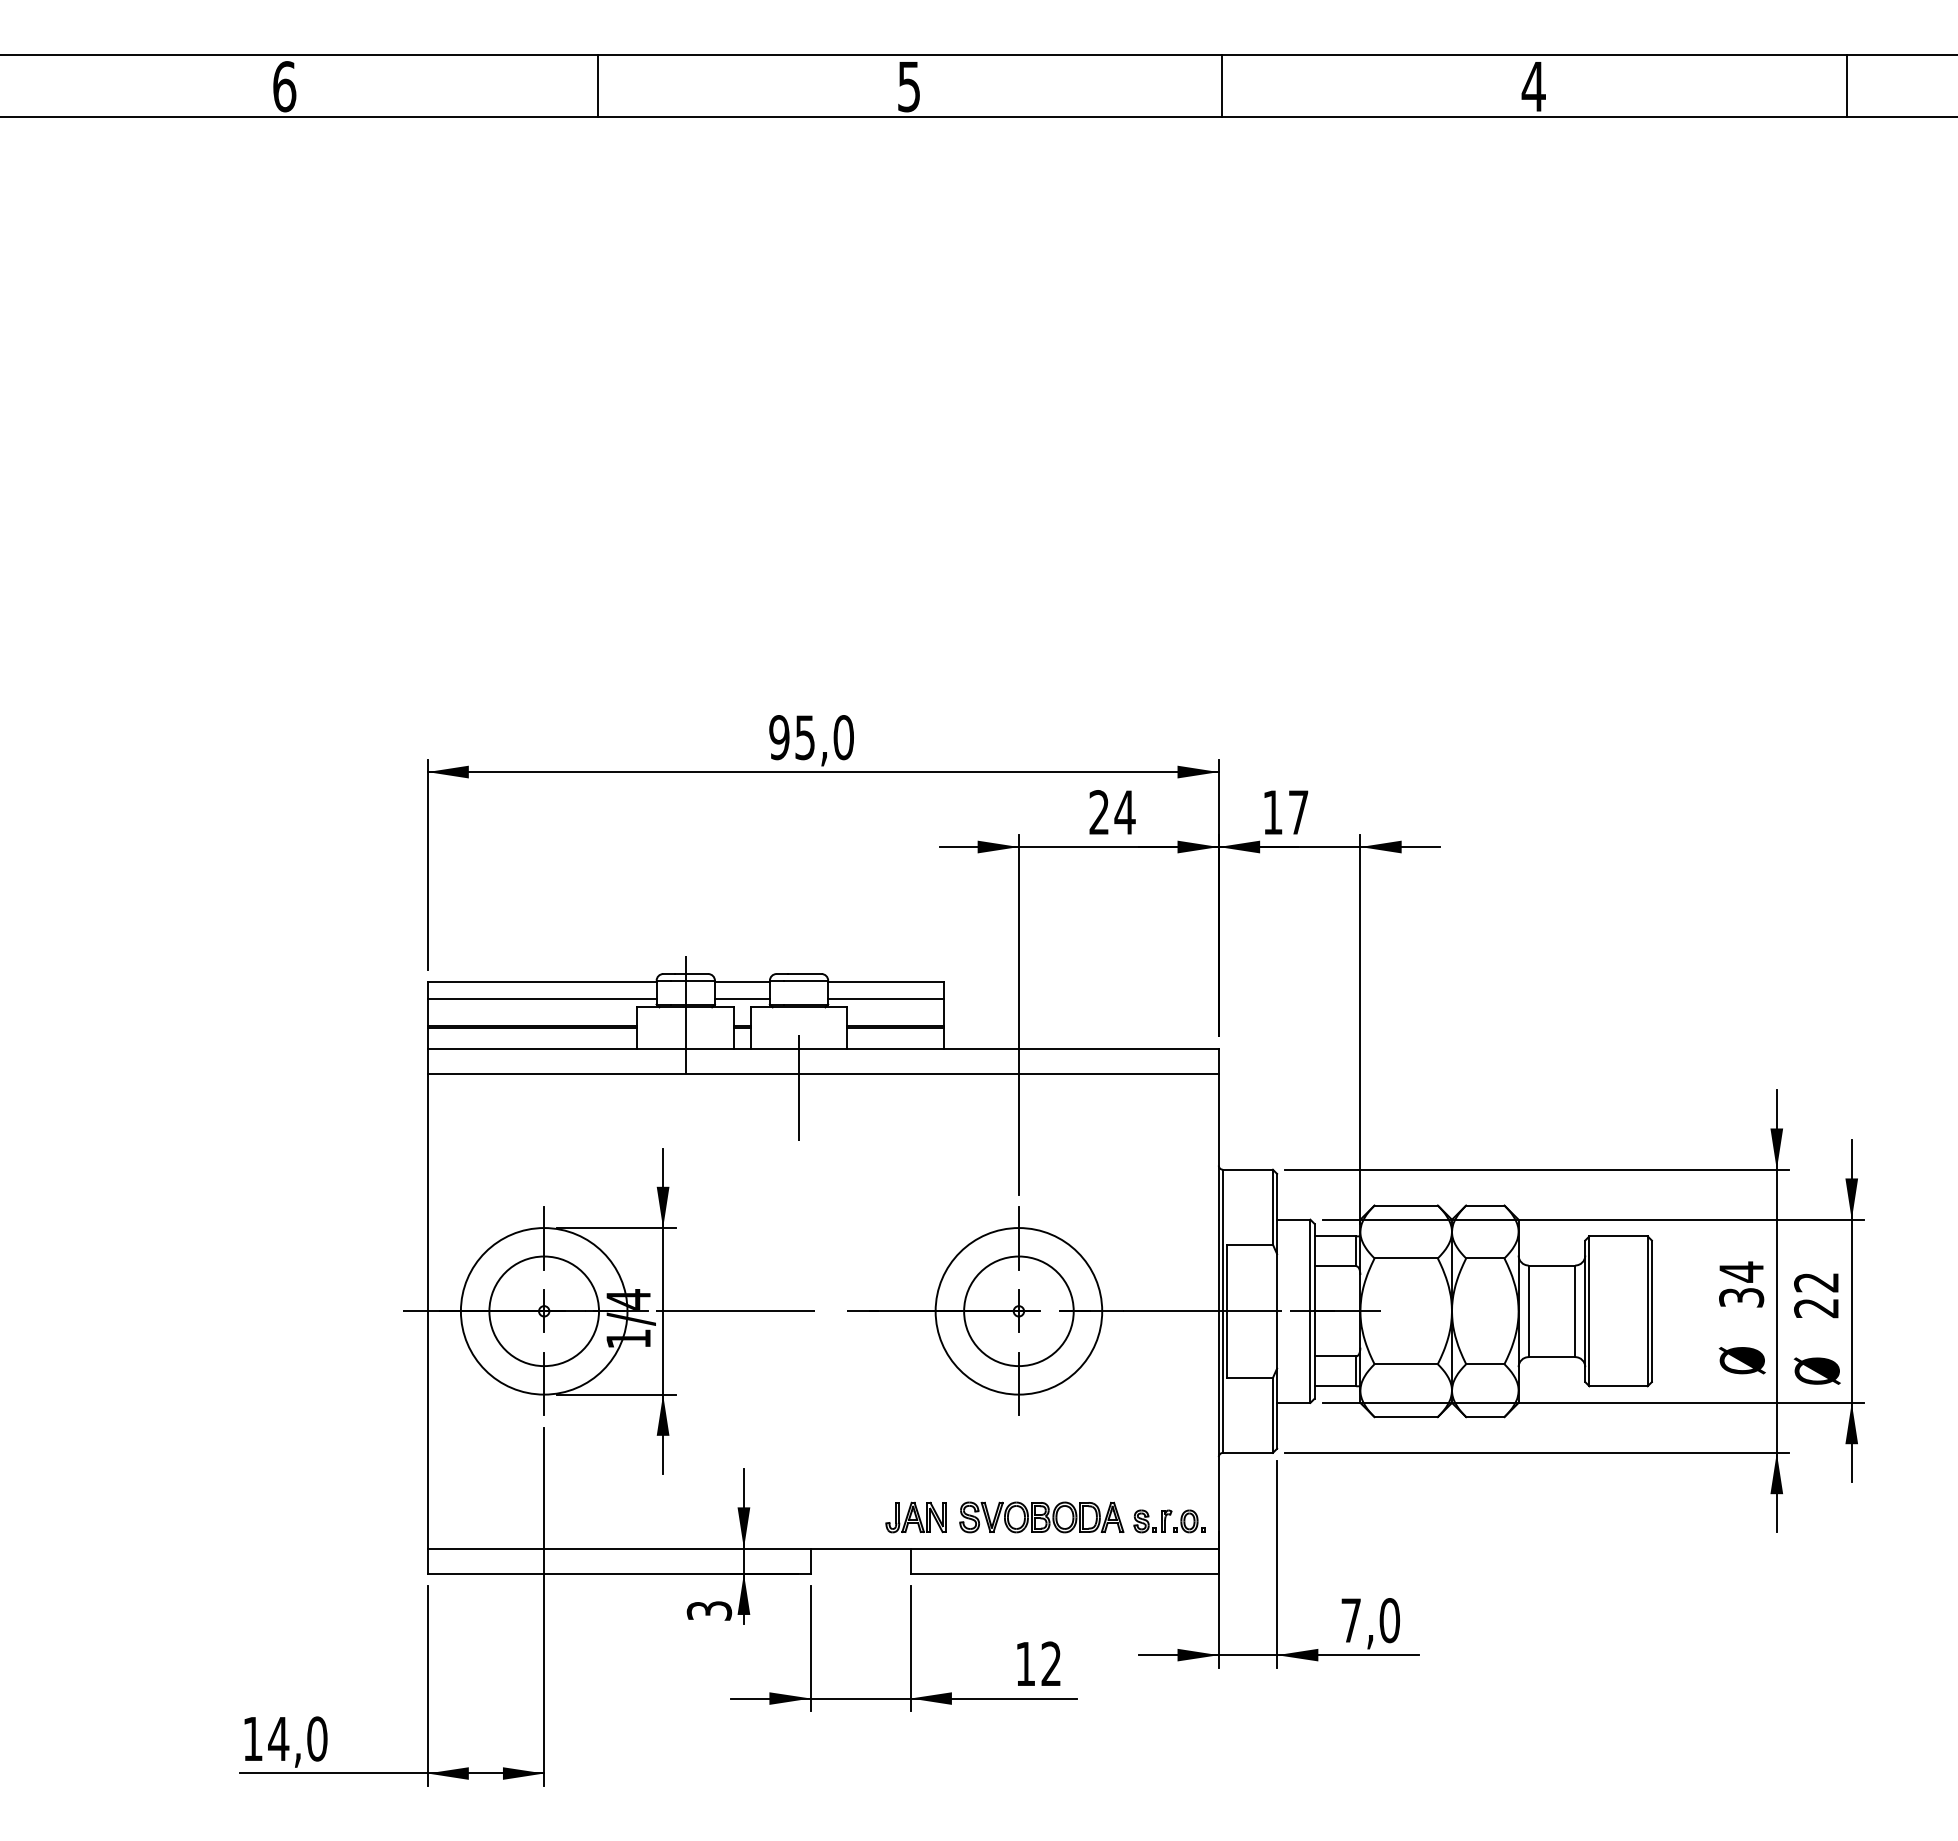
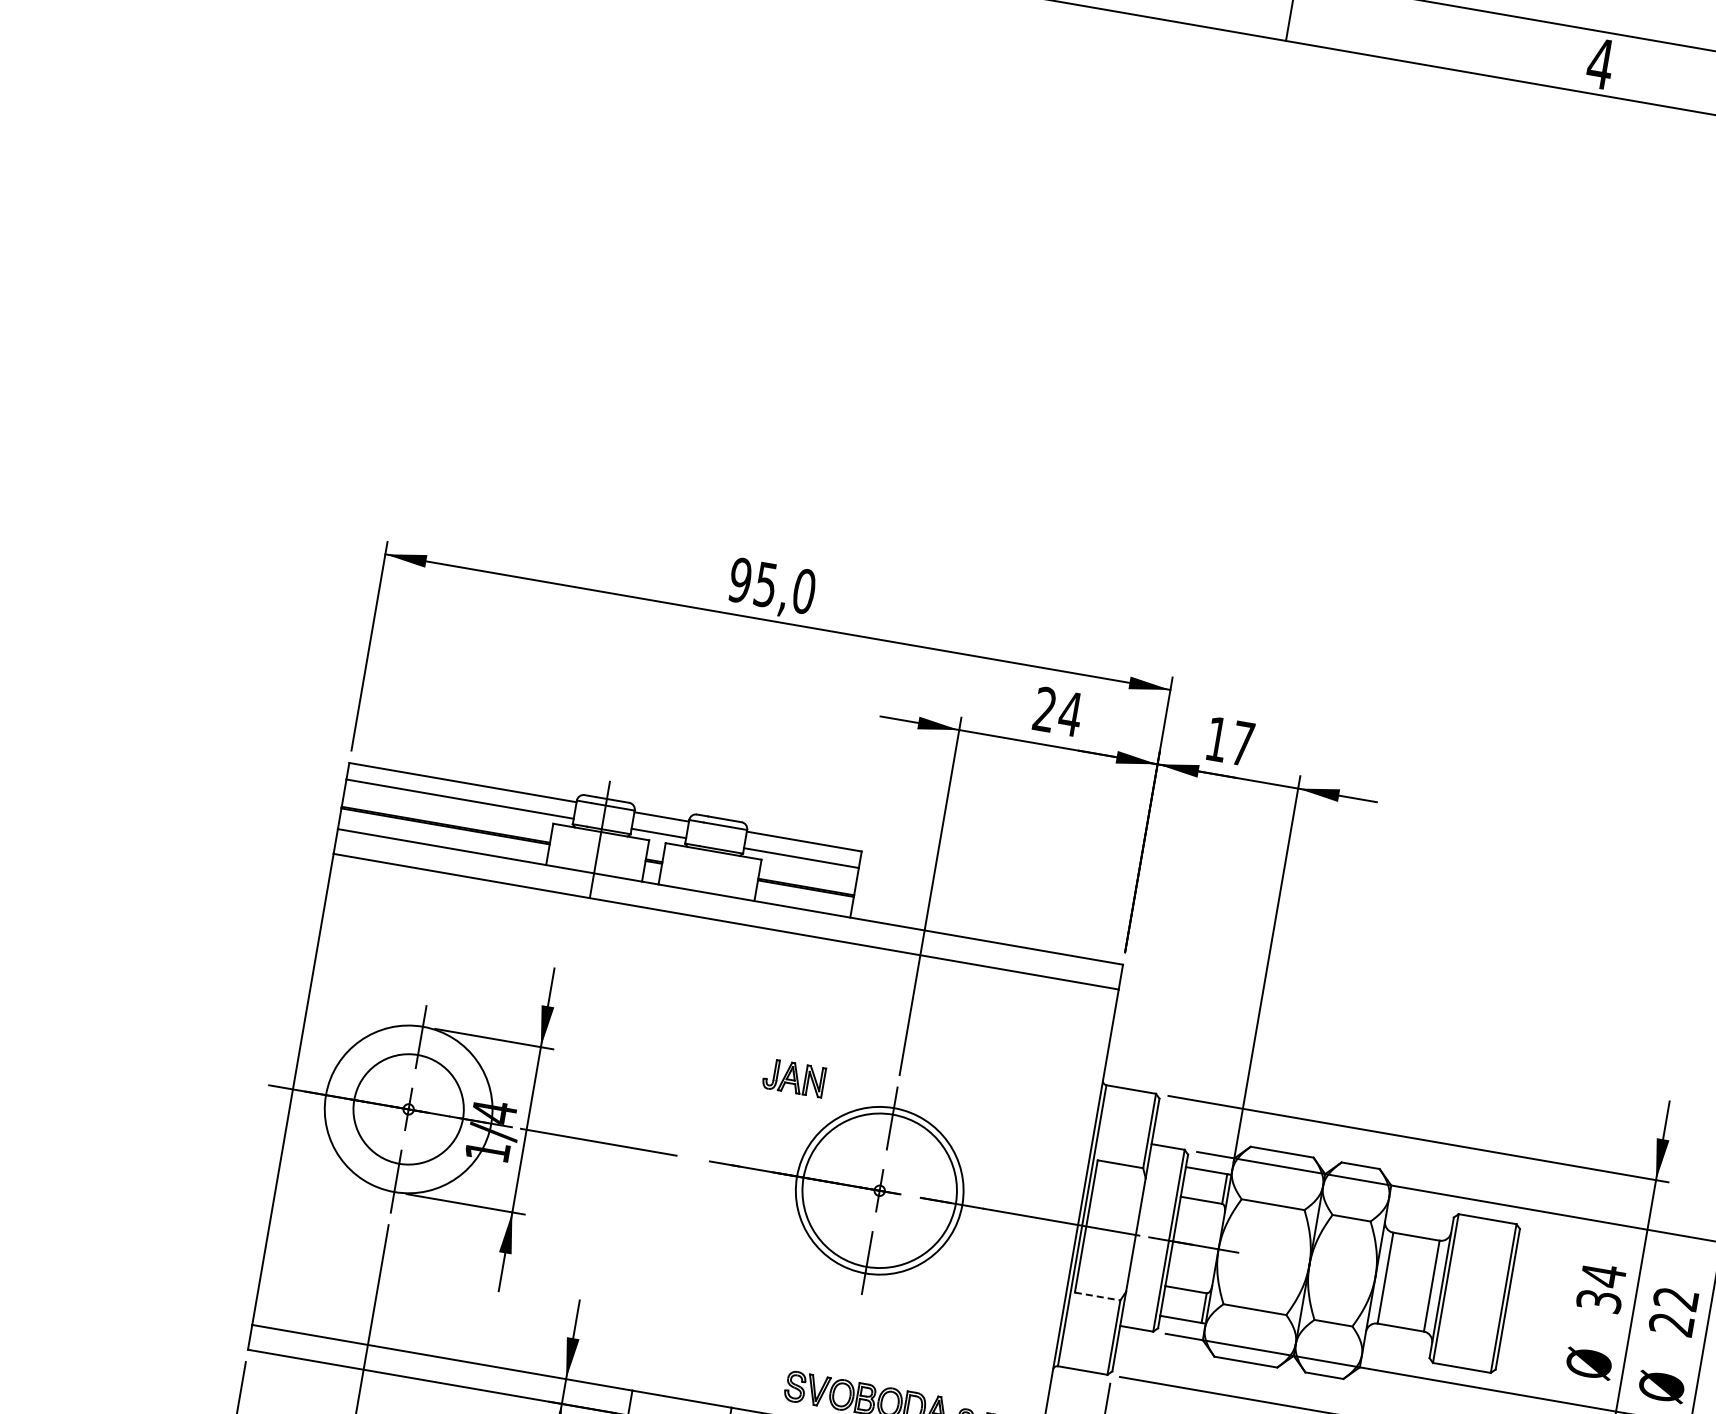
line: (799, 1087) -> (700, 931), removed
circle: (1018, 1311) -> (879, 1190), size x1.4
line: (1250, 1377) -> (1098, 1296), solid -> dashed
part: (915, 1517) -> (793, 1077), moved

